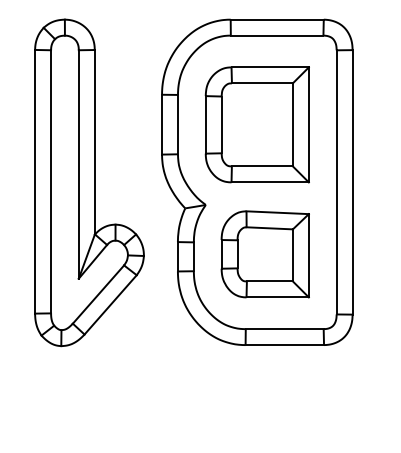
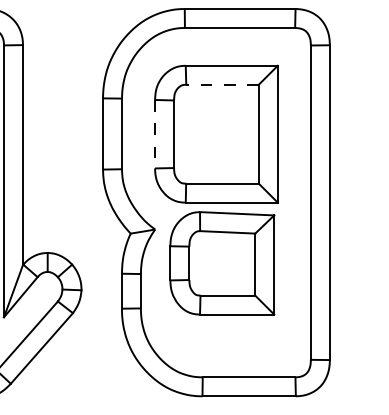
line: (261, 83) -> (221, 84), solid -> dashed
line: (205, 124) -> (154, 133), solid -> dashed
part: (264, 254) -> (221, 263), moved

